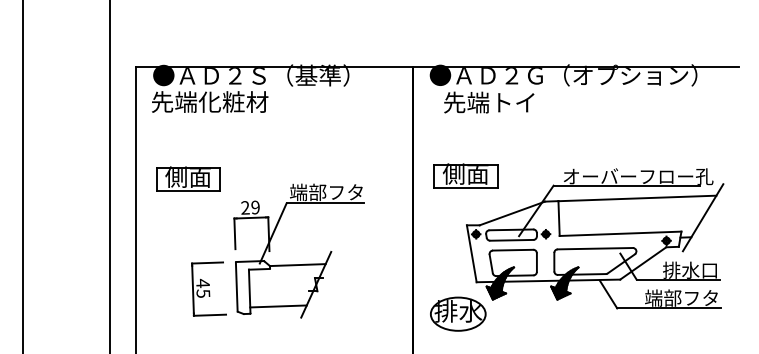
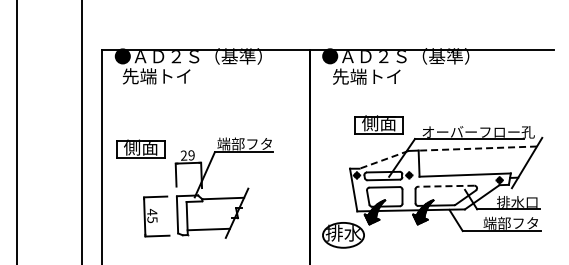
text: (611, 75) -> (458, 56), ●ＡＤ２Ｇ（オプション） -> ●ＡＤ２Ｓ（基準）
text: (210, 102) -> (157, 76), 先端化粧材 -> 先端トイ
part: (464, 175) -> (378, 124), moved
part: (187, 178) -> (140, 148), moved
line: (636, 198) -> (477, 148), solid -> dashed
line: (511, 214) -> (383, 160), solid -> dashed
line: (594, 249) -> (445, 186), solid -> dashed

